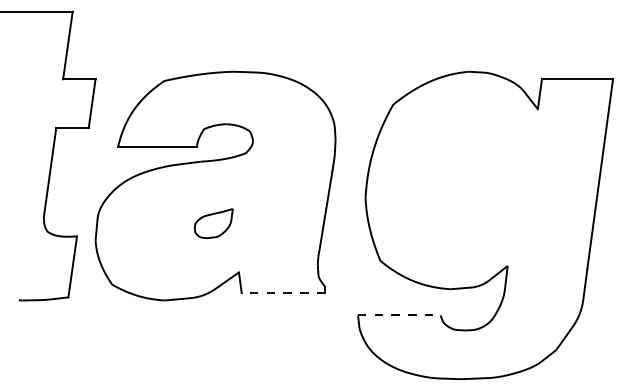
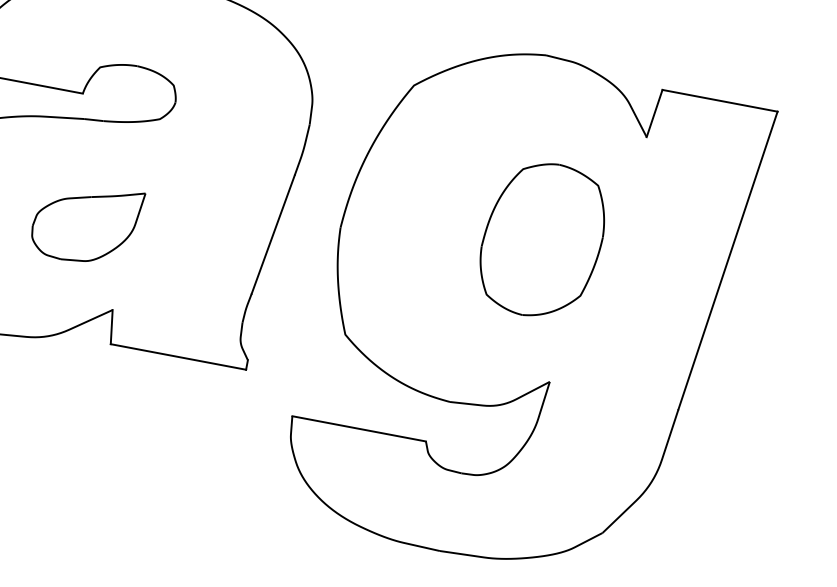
part: (487, 182) -> (542, 240), added
part: (213, 223) -> (86, 223), size x1.67
line: (283, 292) -> (178, 356), dashed -> solid
line: (399, 315) -> (359, 428), dashed -> solid

